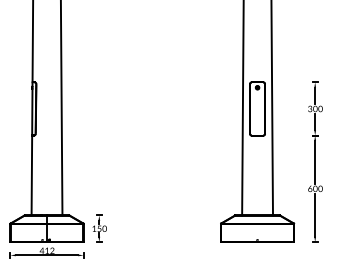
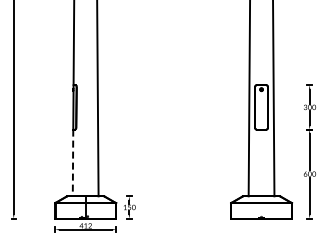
line: (32, 176) -> (73, 163), solid -> dashed

